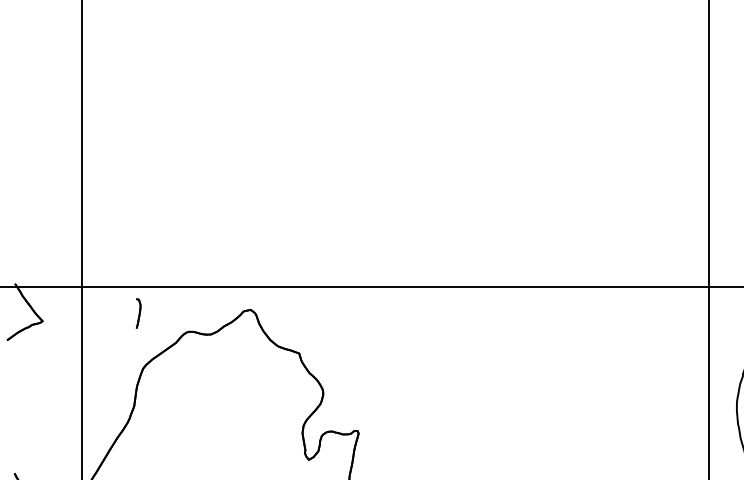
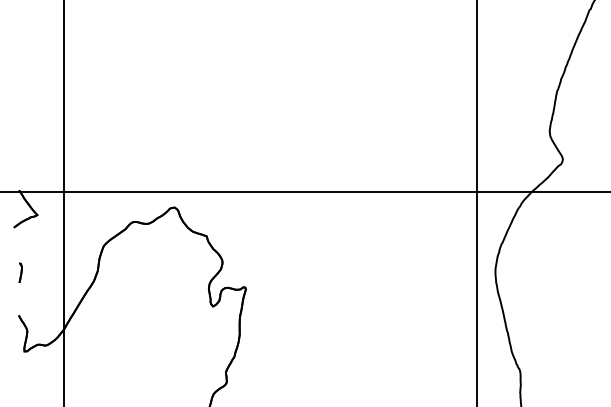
part: (138, 312) -> (20, 272), moved

